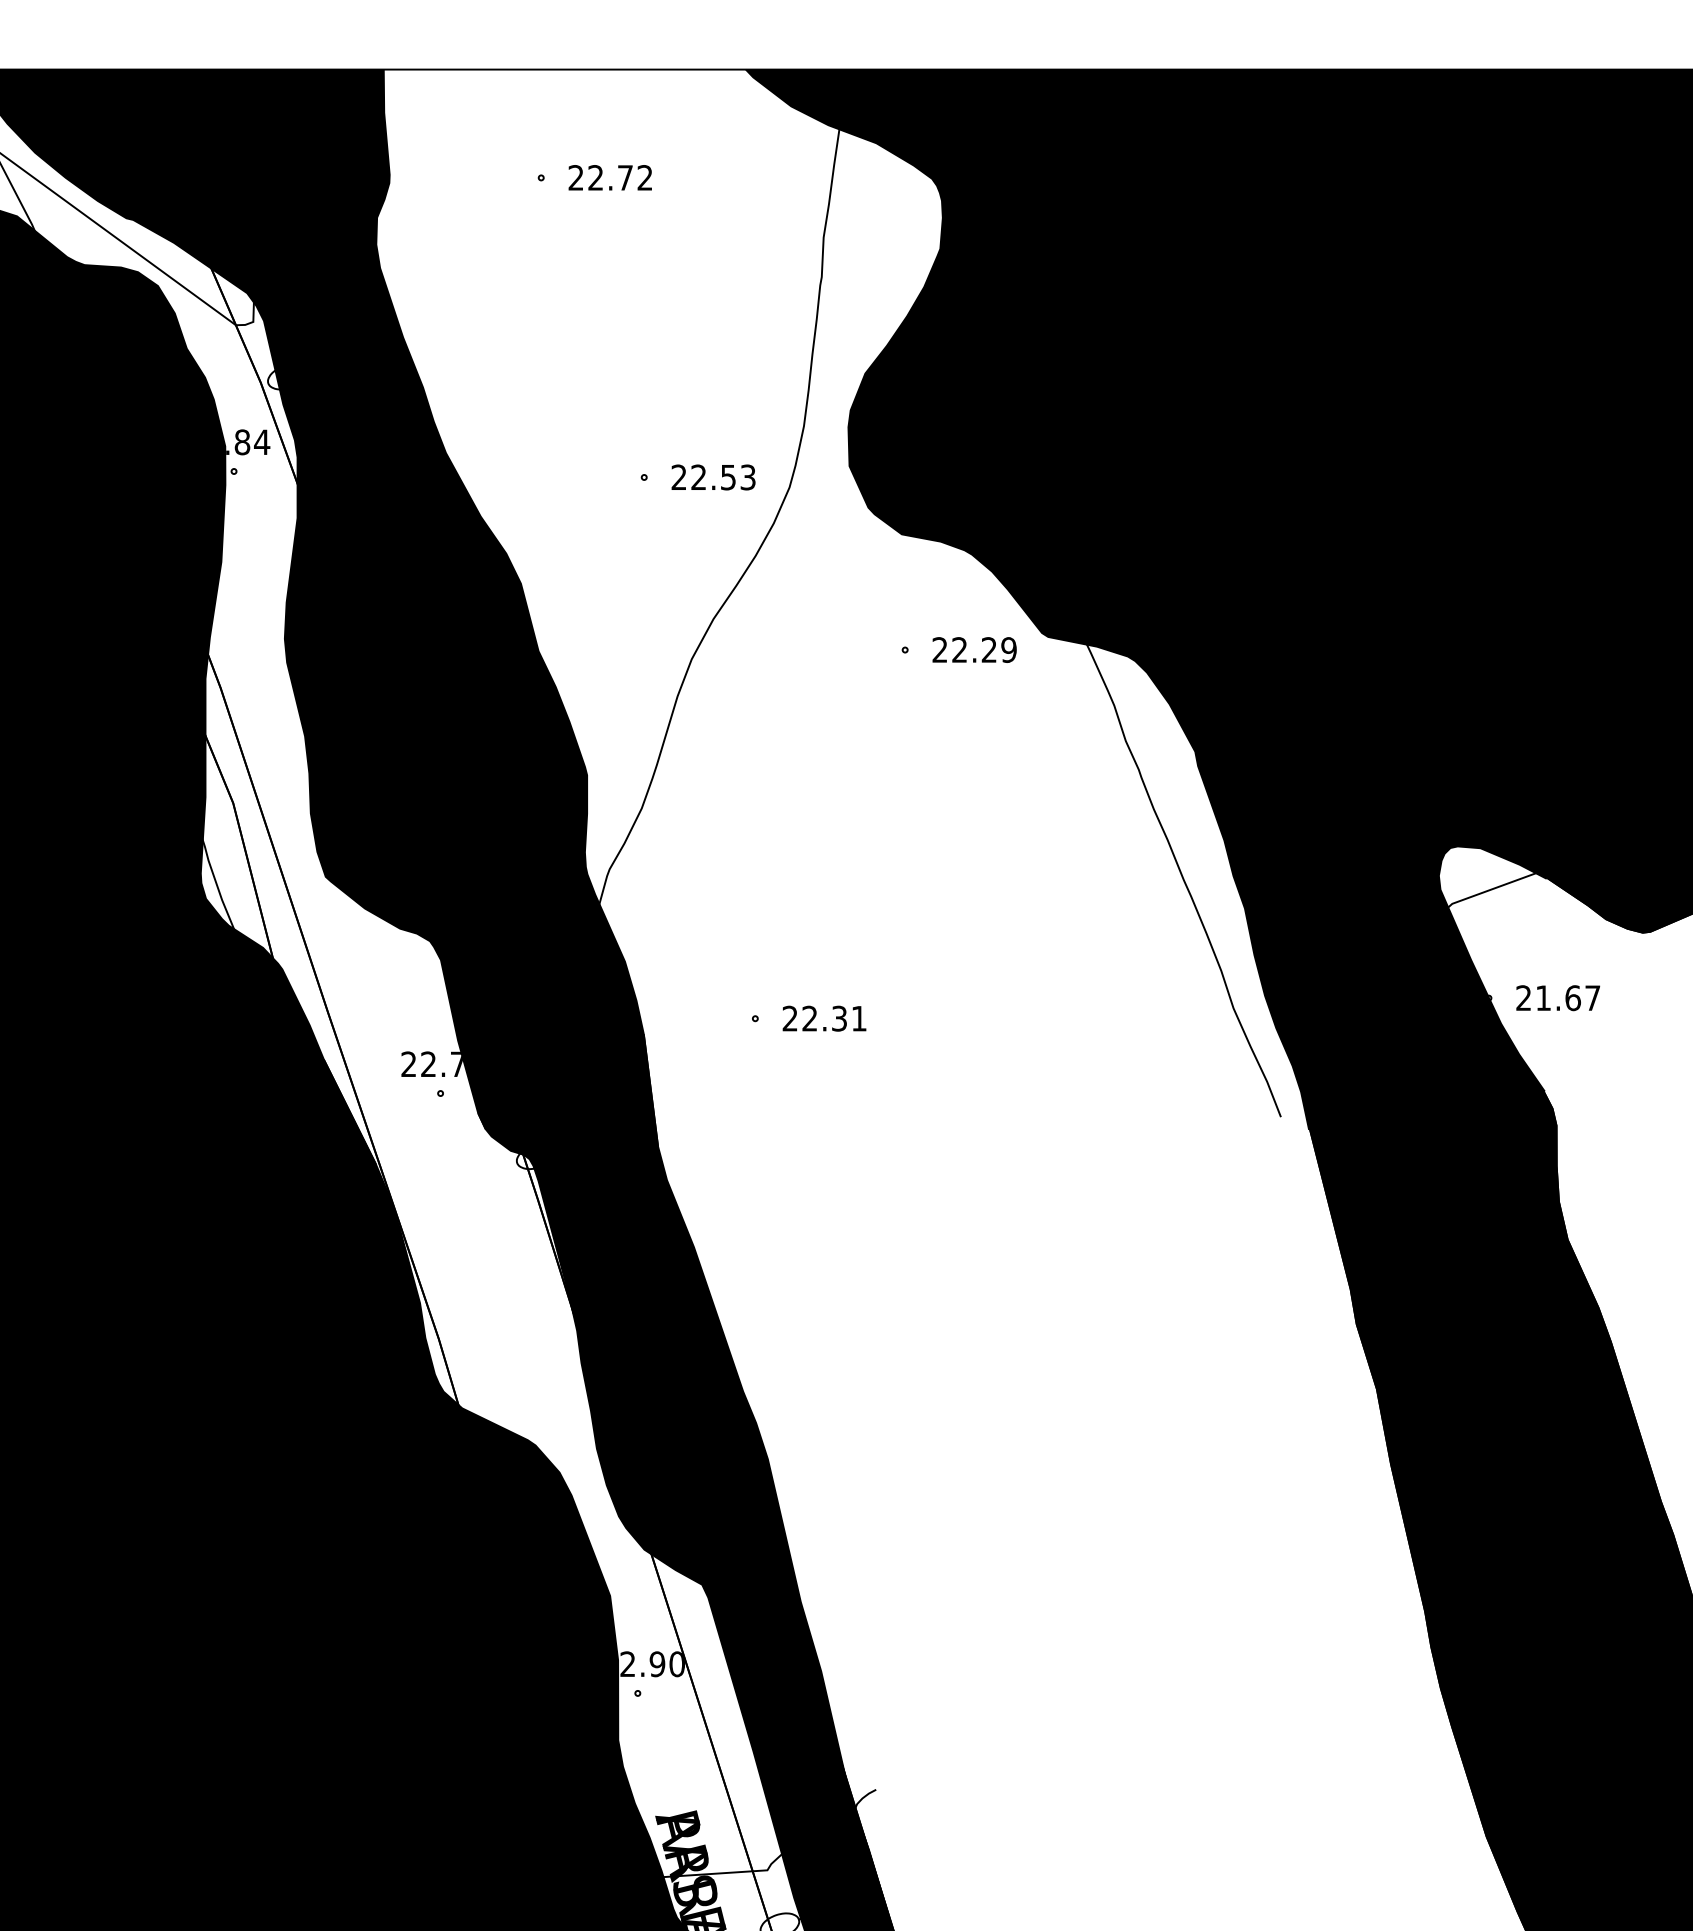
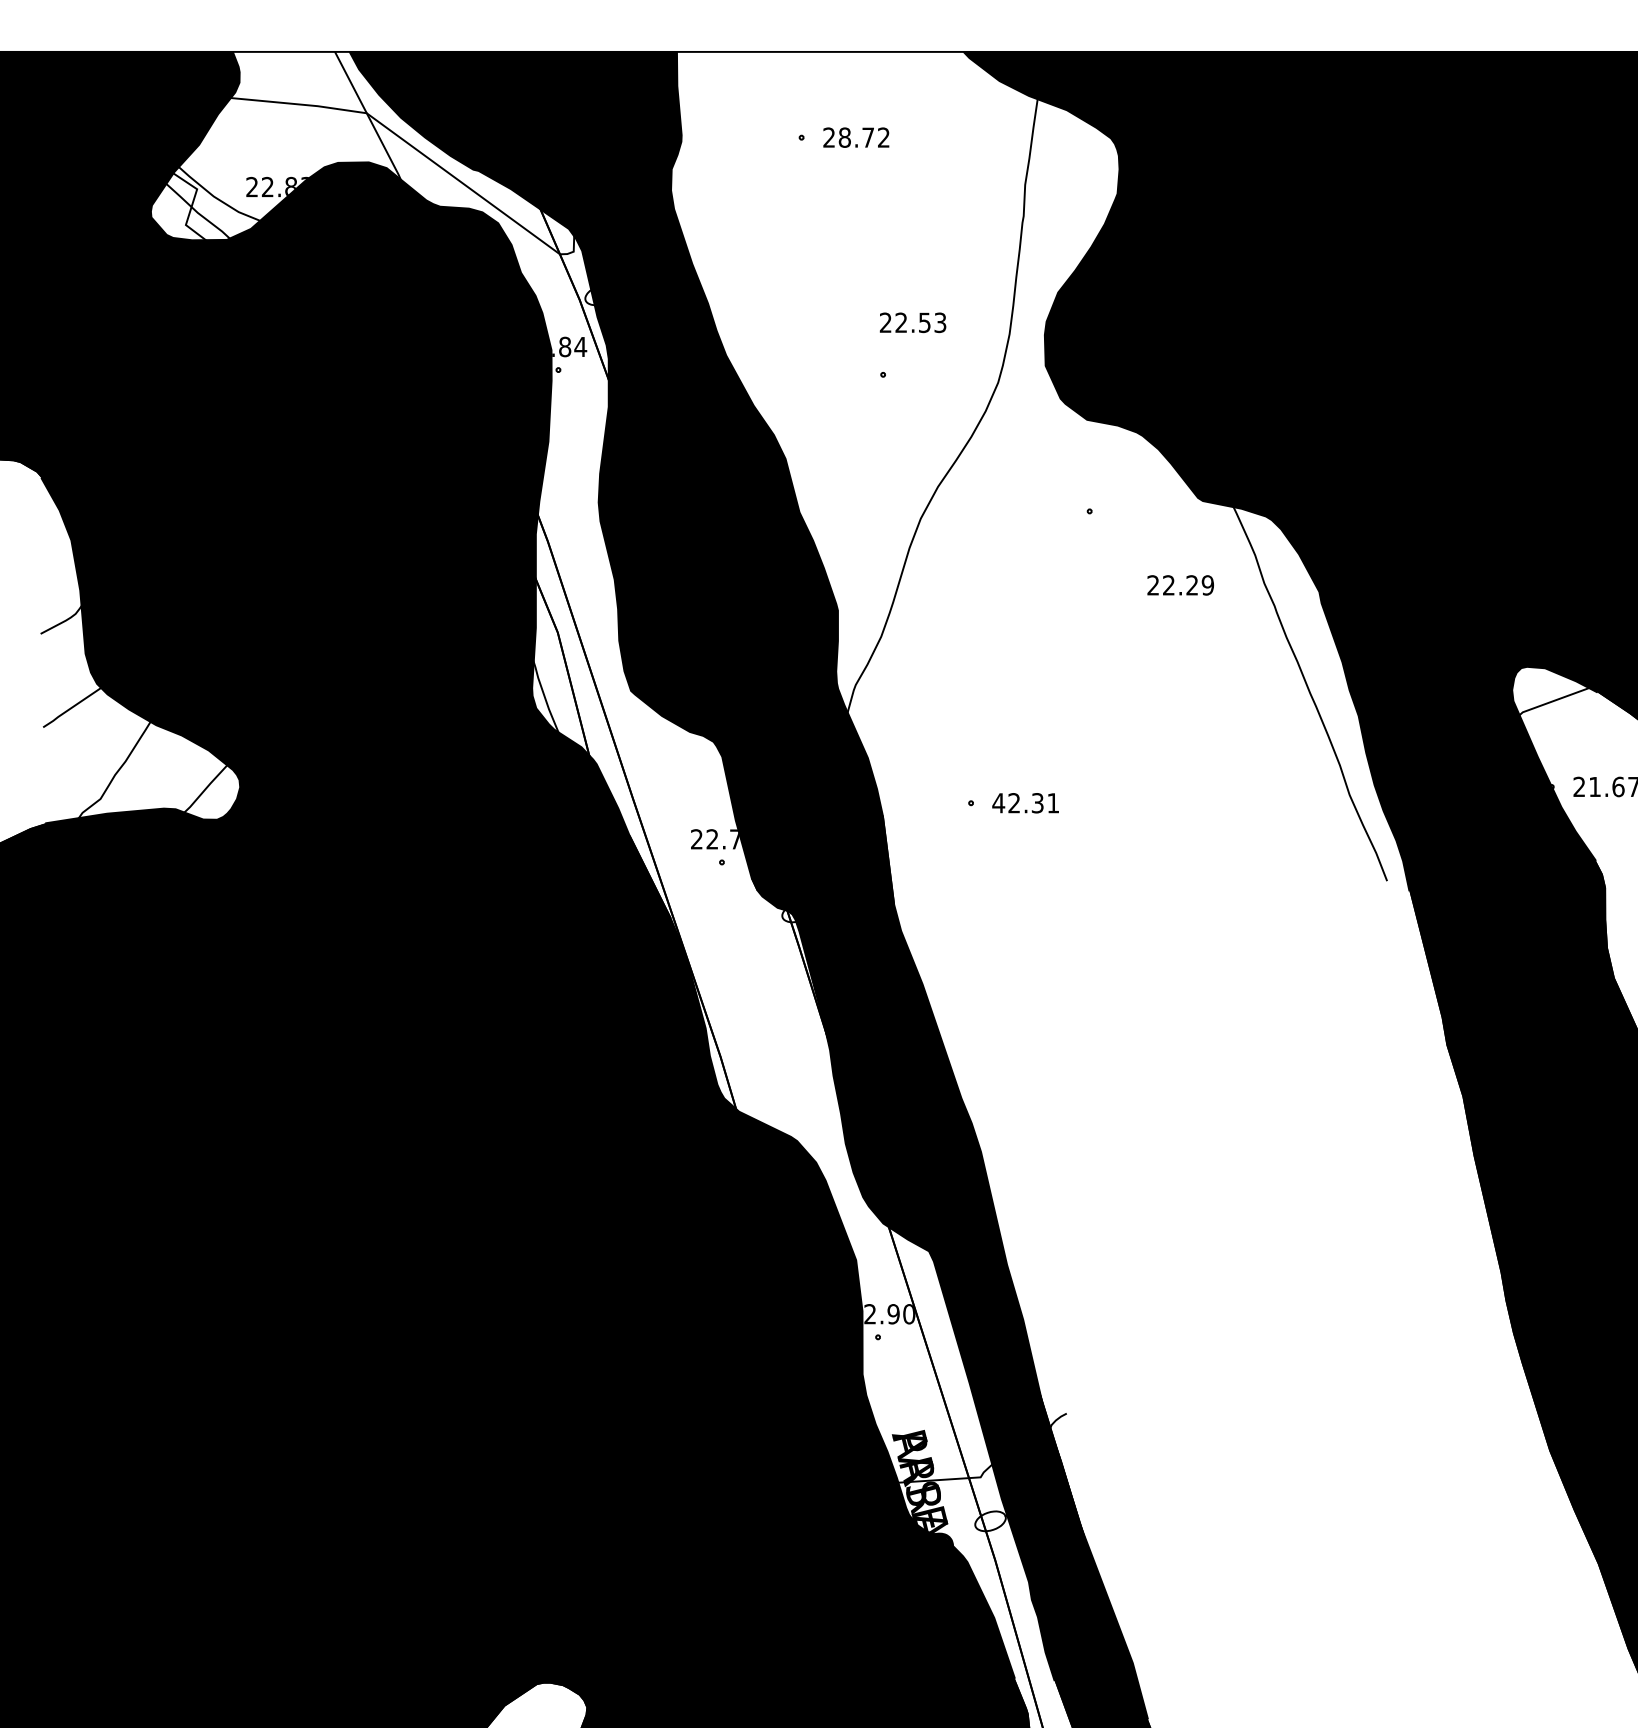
text: (595, 177) -> (844, 137), 22.72 -> 28.72
text: (712, 477) -> (912, 322), moved
text: (974, 650) -> (1180, 585), moved
text: (789, 1019) -> (998, 803), 22.31 -> 42.31

